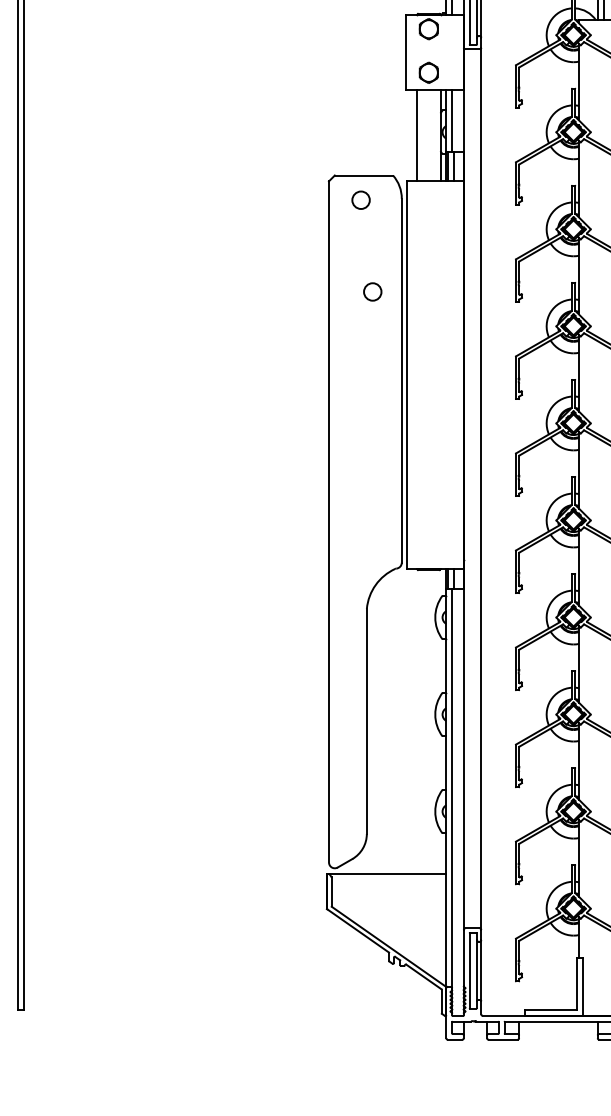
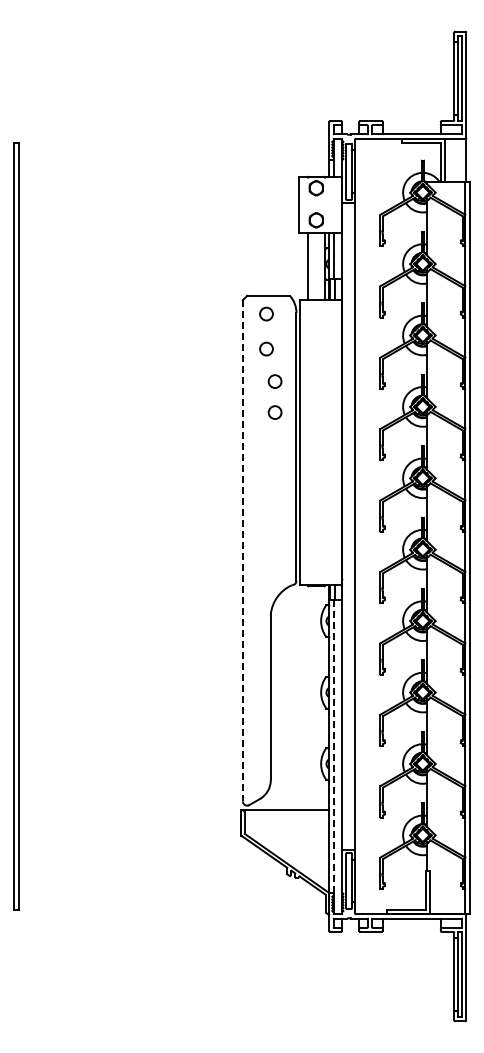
circle: (361, 247) -> (266, 348), added
circle: (371, 333) -> (274, 412), added
line: (328, 521) -> (242, 550), solid -> dashed
line: (452, 789) -> (333, 747), solid -> dashed

